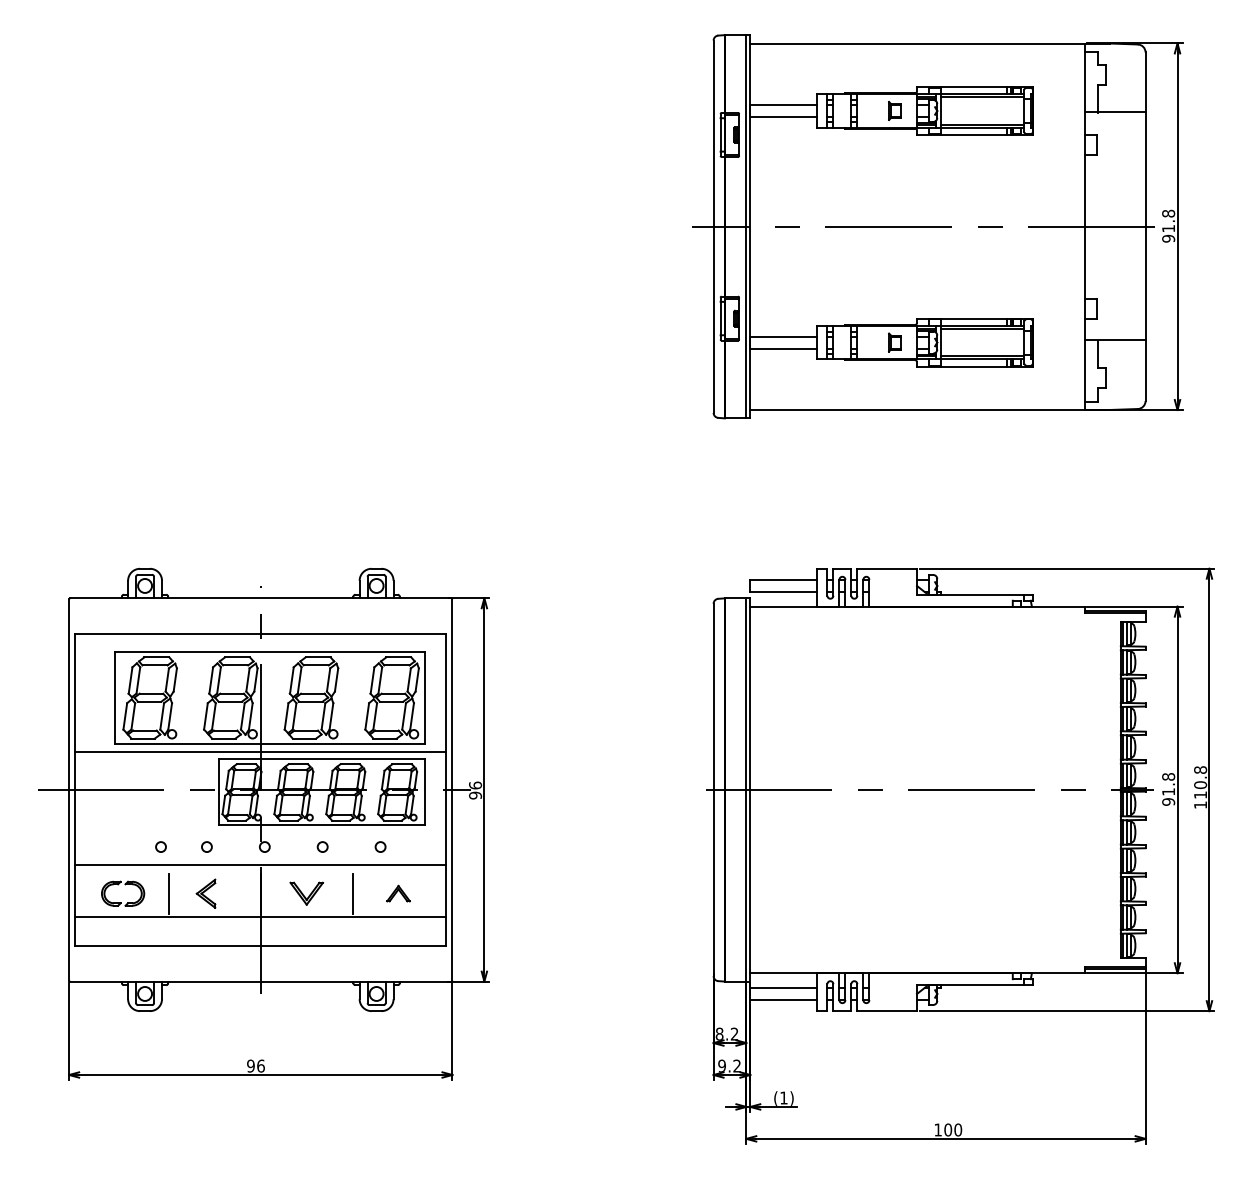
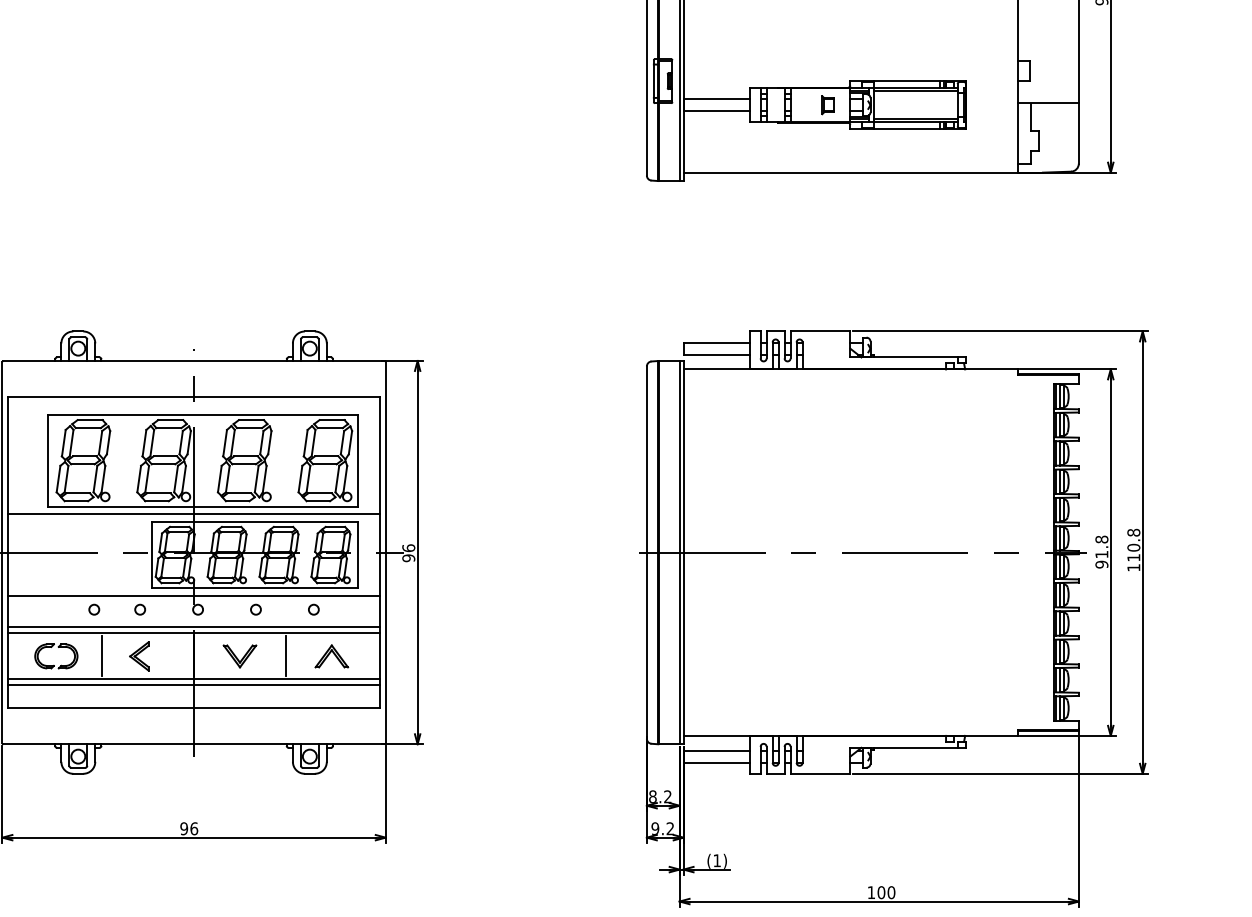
line: (260, 833) -> (193, 596), added
line: (260, 870) -> (193, 633), added
part: (398, 893) -> (331, 656), size x1.43
line: (260, 922) -> (193, 685), added

